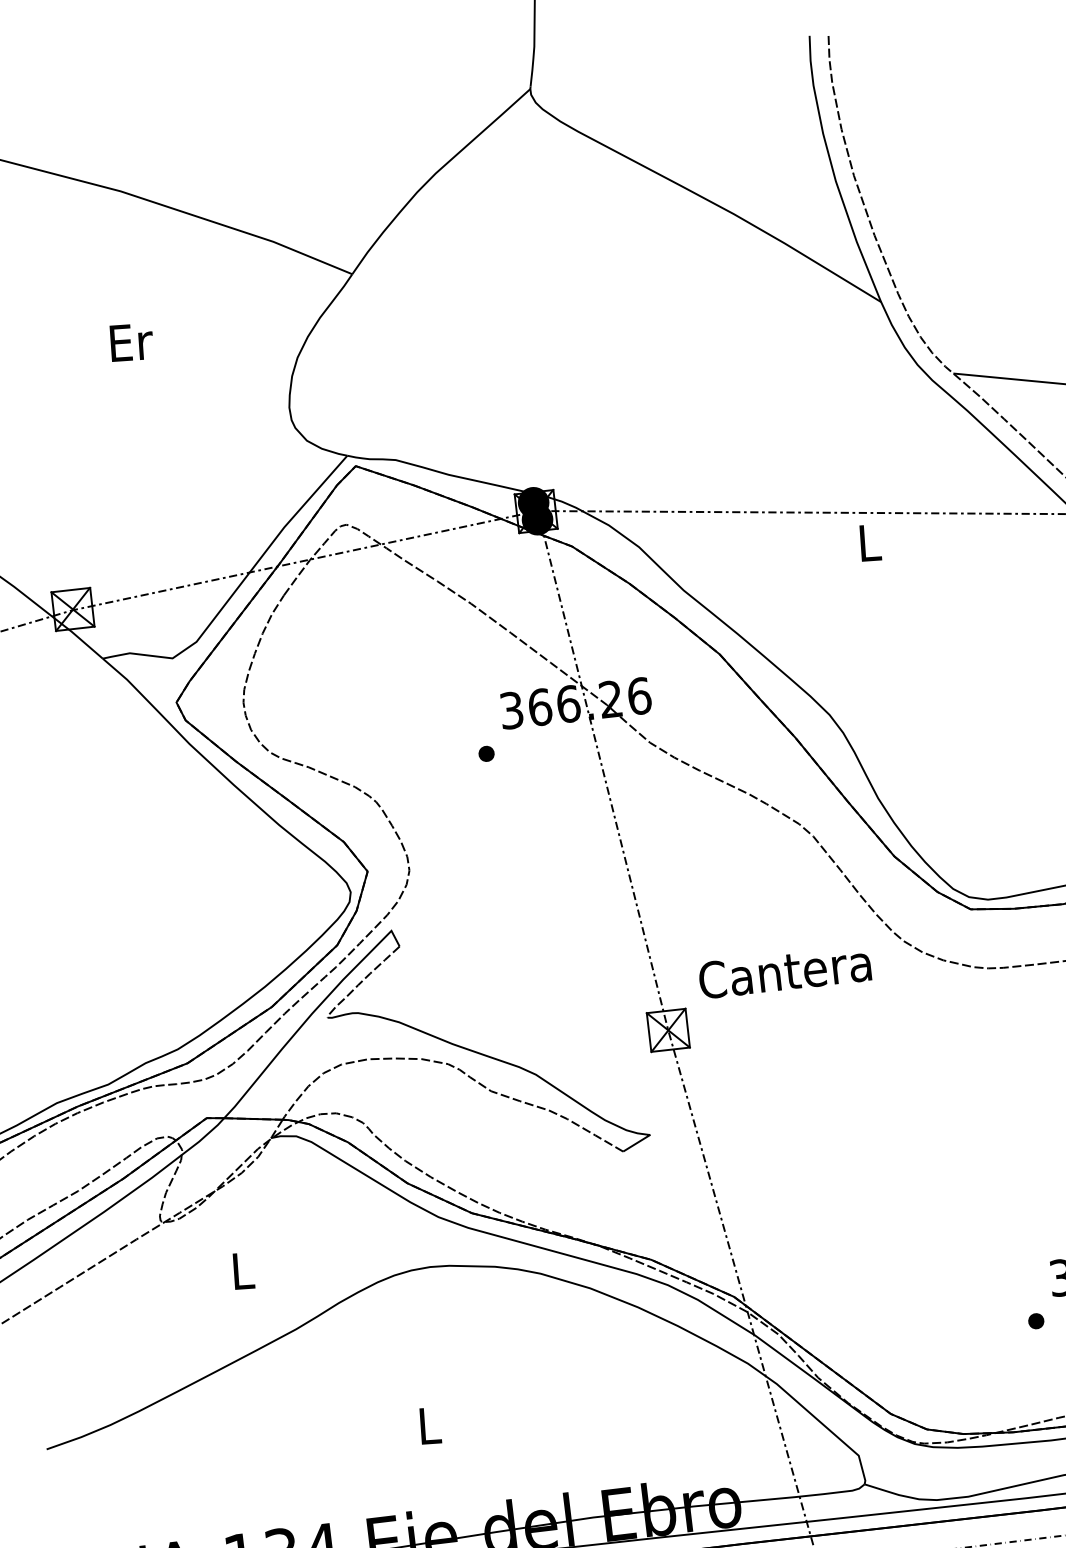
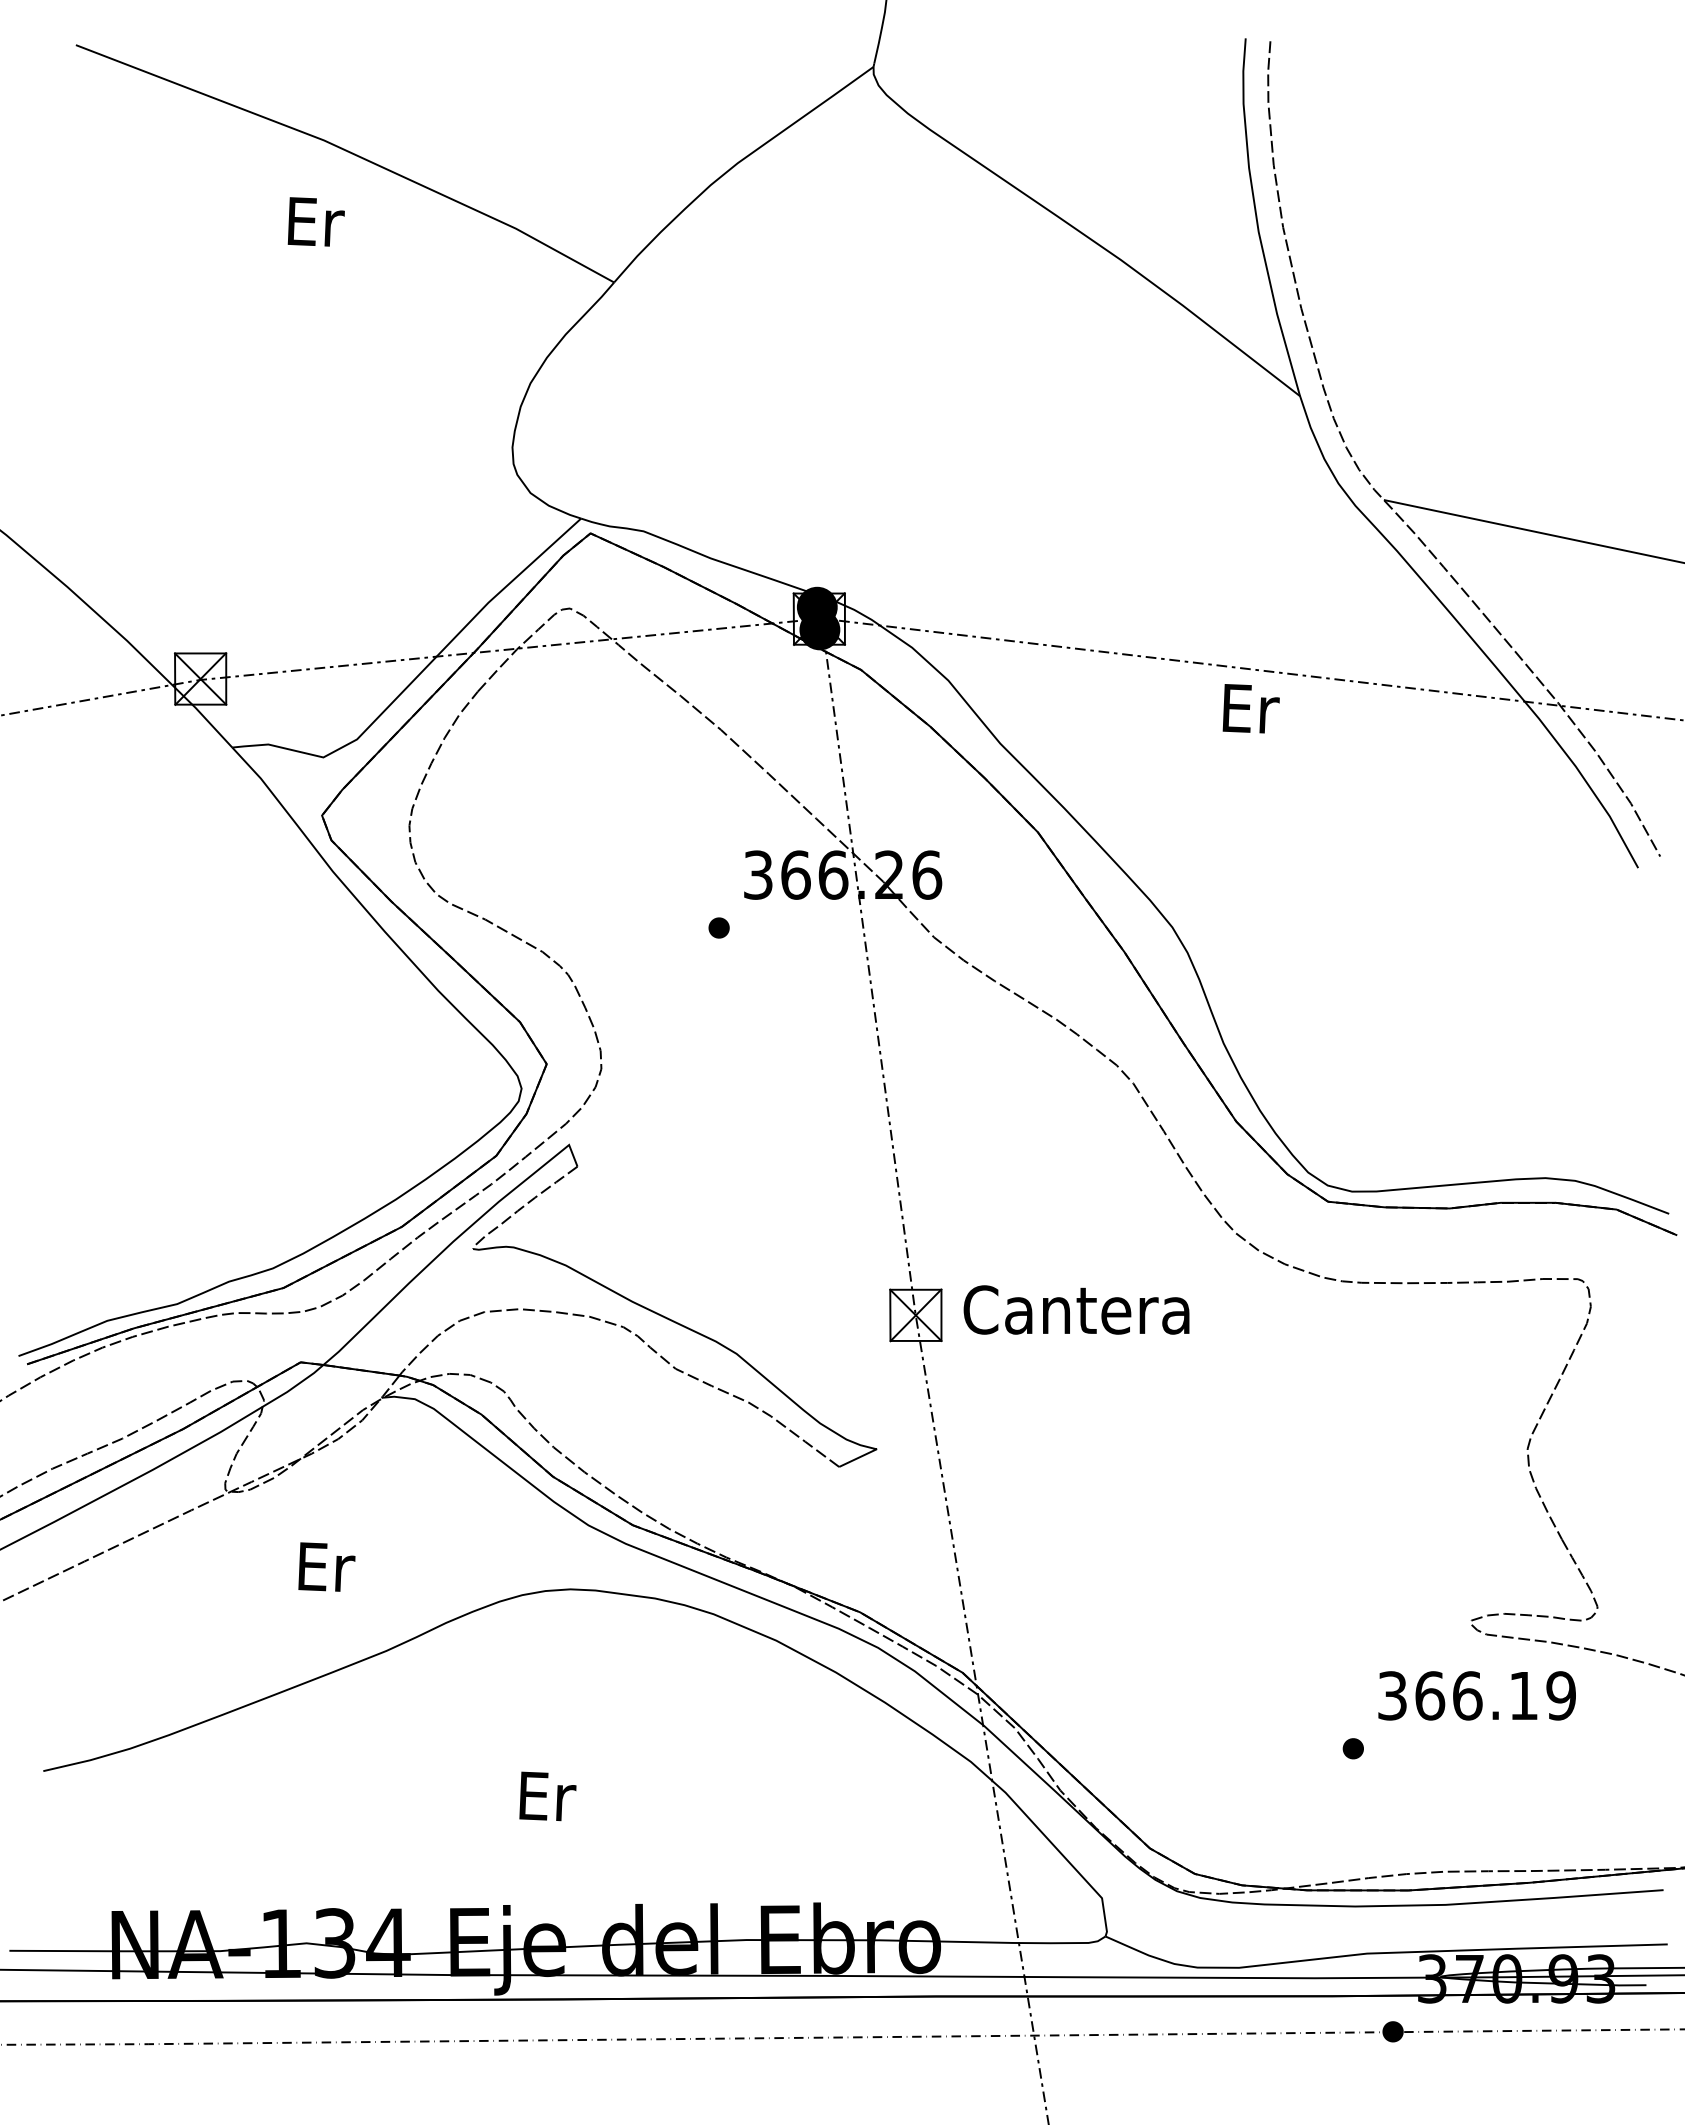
text: (131, 341) -> (315, 221), moved
text: (870, 542) -> (1250, 708), L -> Er
text: (784, 971) -> (1076, 1309), moved
text: (243, 1270) -> (326, 1566), L -> Er
text: (430, 1425) -> (547, 1795), L -> Er

